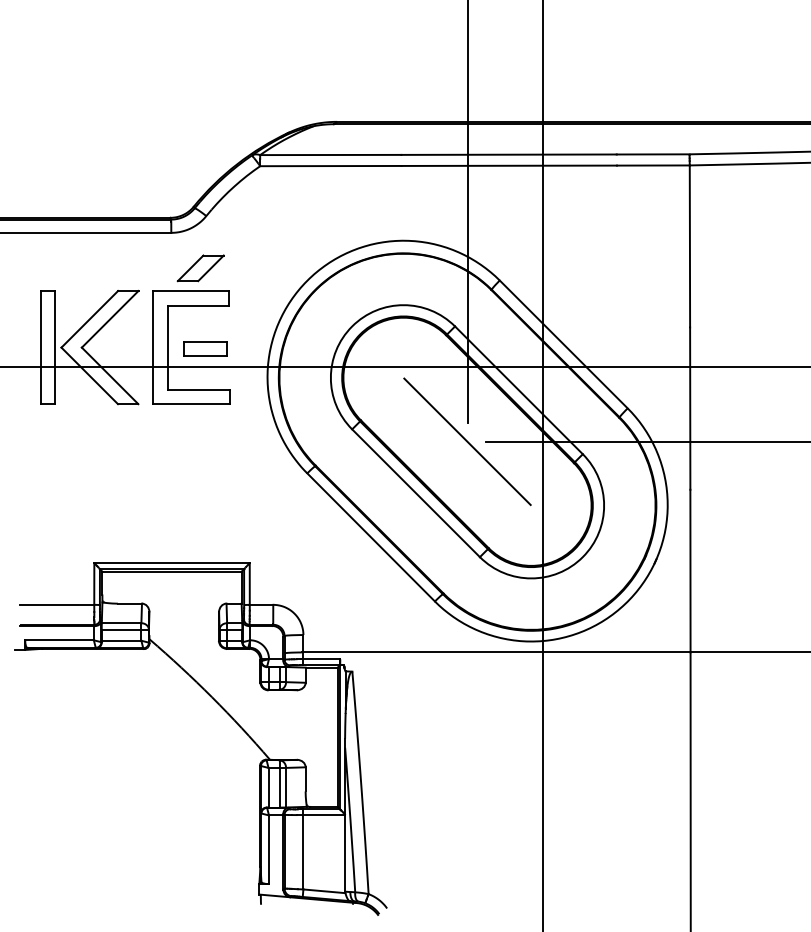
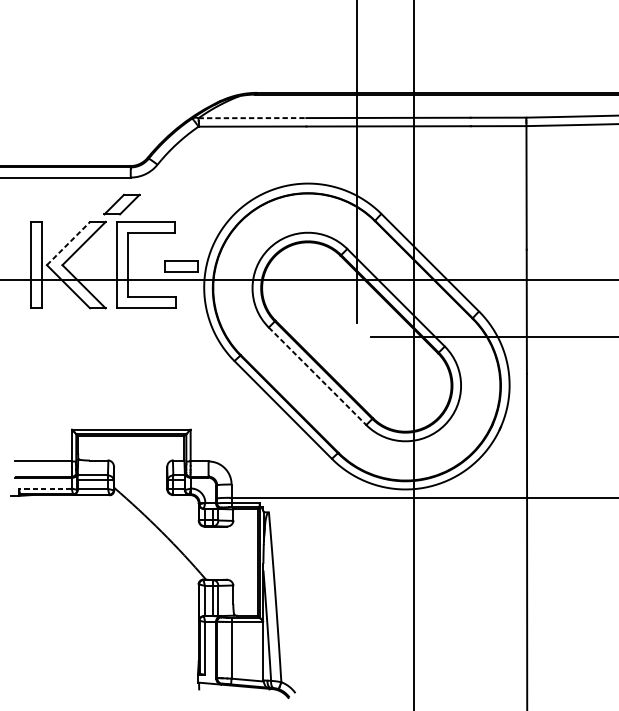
line: (330, 155) -> (252, 118), solid -> dashed
part: (200, 268) -> (121, 204), moved
line: (90, 318) -> (69, 242), solid -> dashed
part: (205, 348) -> (181, 265), moved
line: (467, 441) -> (356, 336), removed
line: (416, 493) -> (317, 376), solid -> dashed
line: (59, 640) -> (45, 488), solid -> dashed

